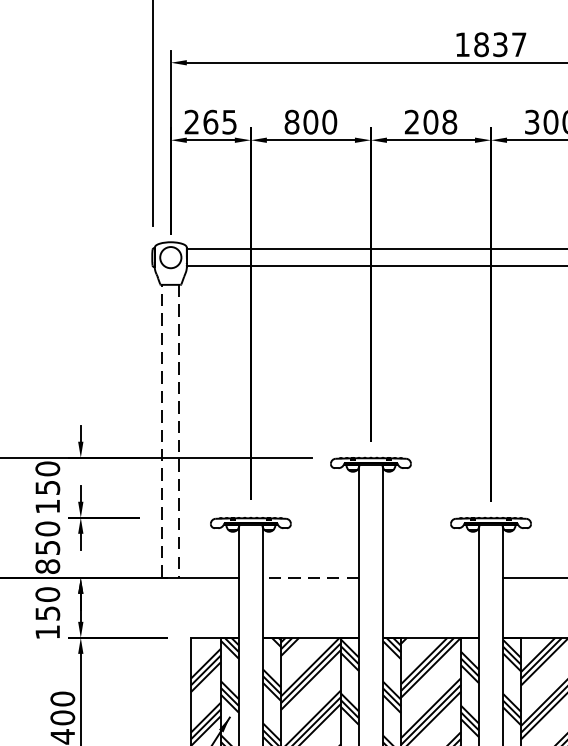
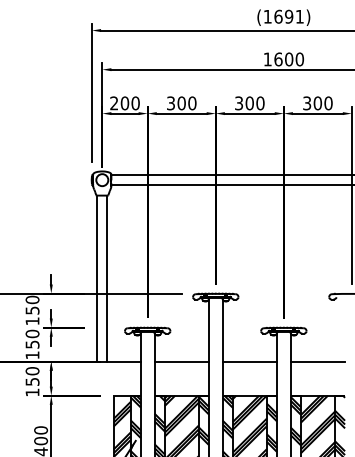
text: (500, 44) -> (289, 59), 1837 -> 1600
text: (220, 122) -> (130, 103), 265 -> 200
text: (291, 122) -> (170, 103), 800 -> 300
text: (430, 122) -> (249, 103), 208 -> 300
line: (162, 431) -> (97, 278), dashed -> solid
line: (179, 432) -> (107, 279), dashed -> solid
text: (47, 566) -> (32, 355), 850 -> 150
line: (310, 577) -> (181, 361), dashed -> solid
line: (430, 577) -> (249, 361), added

